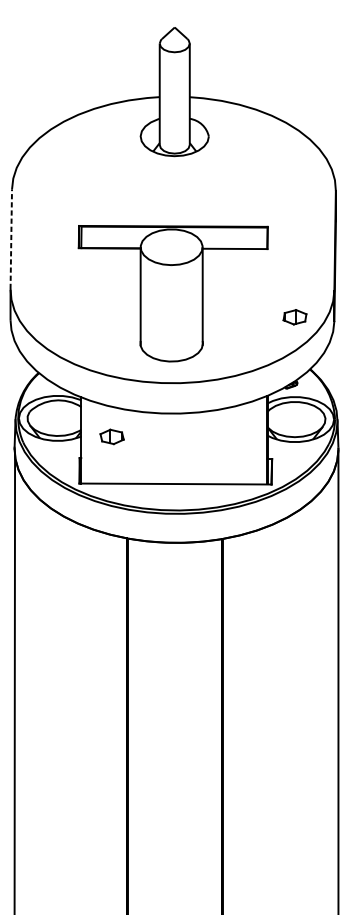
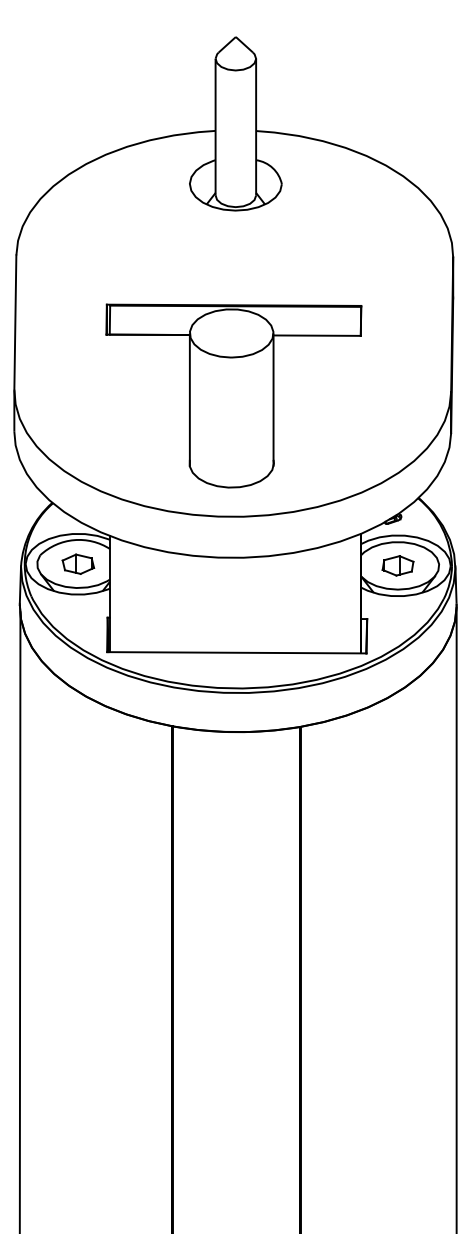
line: (11, 239) -> (15, 322), dashed -> solid
part: (294, 317) -> (397, 565), moved
part: (112, 436) -> (78, 563), moved

